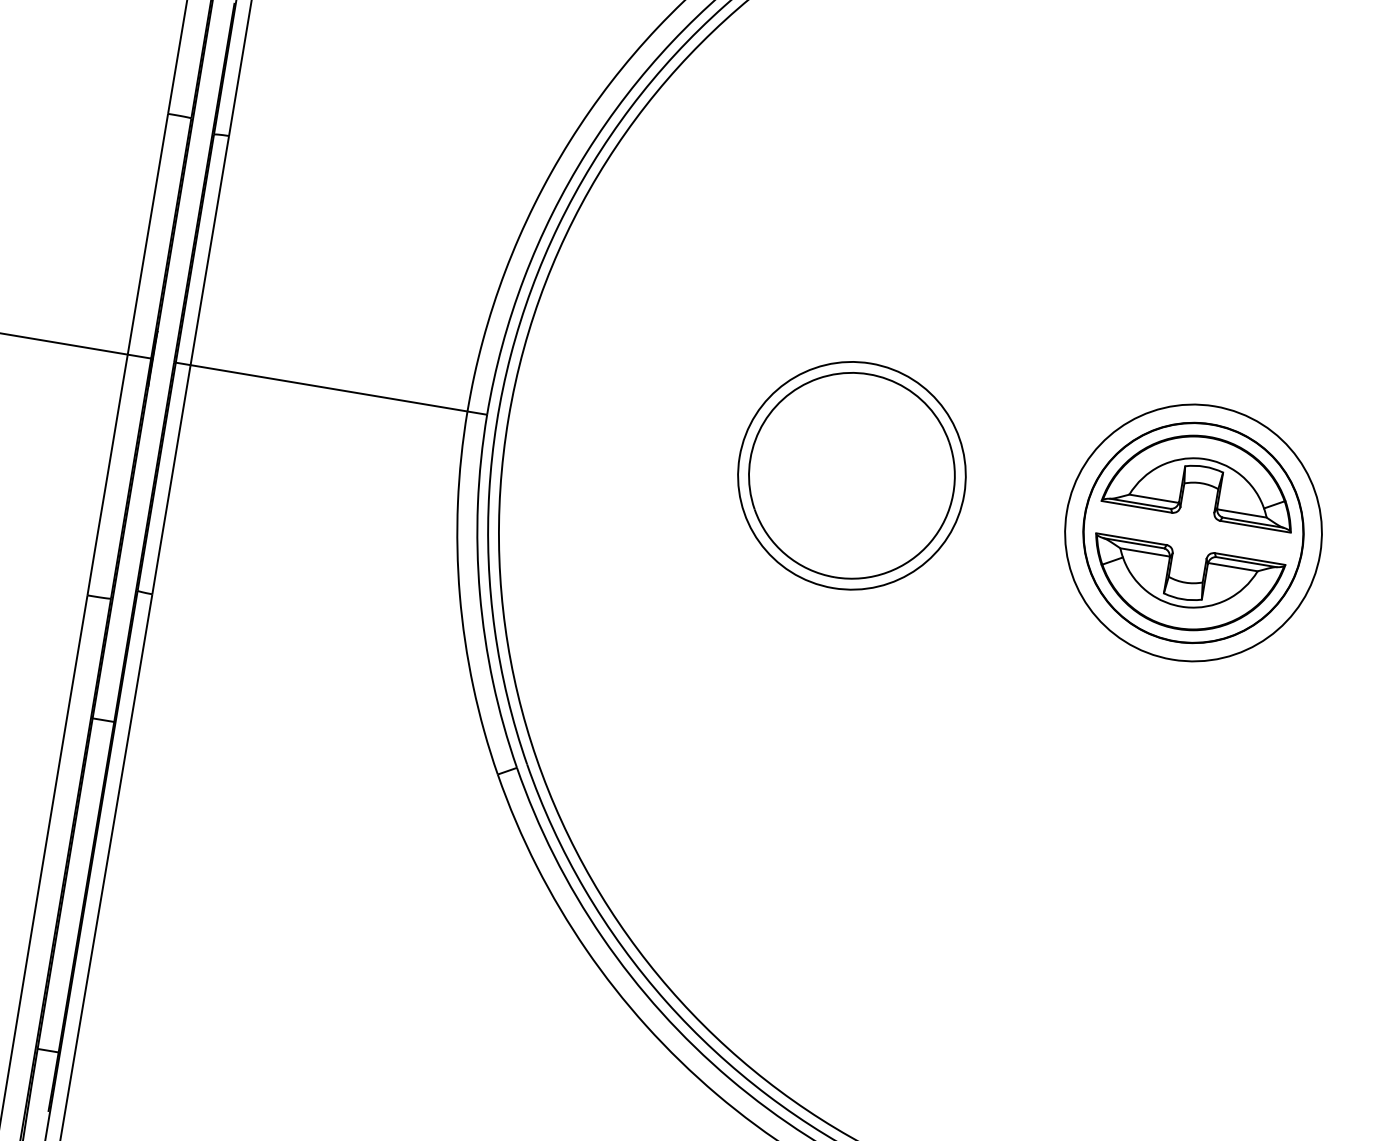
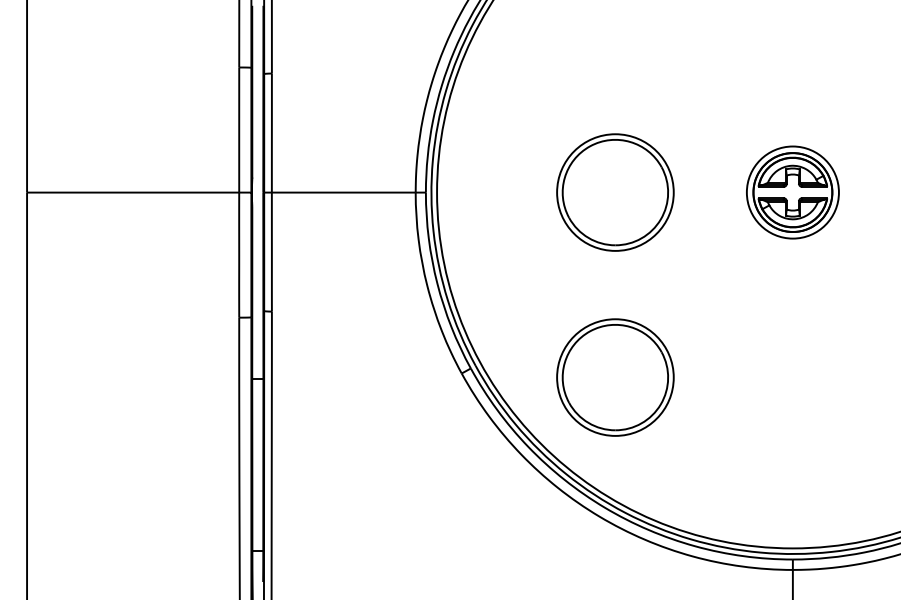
part: (1192, 532) -> (792, 192), size x0.7
part: (792, 831) -> (615, 377), added

